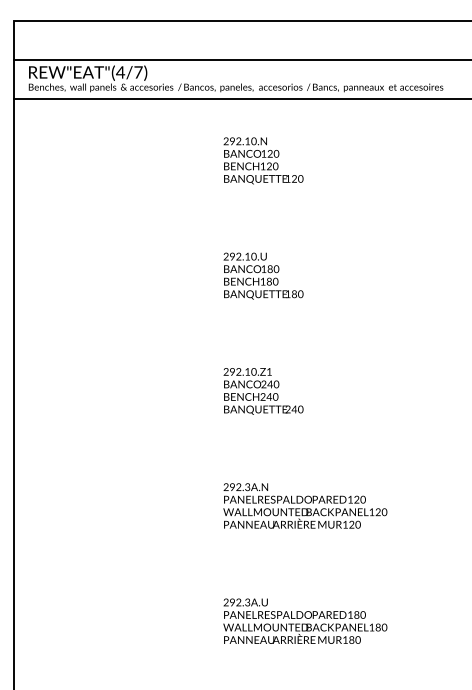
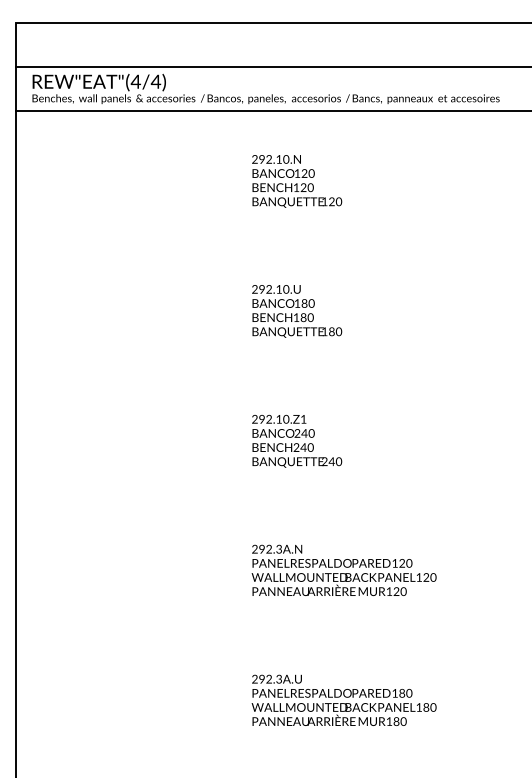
text: (137, 72) -> (154, 81), (4/7) -> (4/4)

